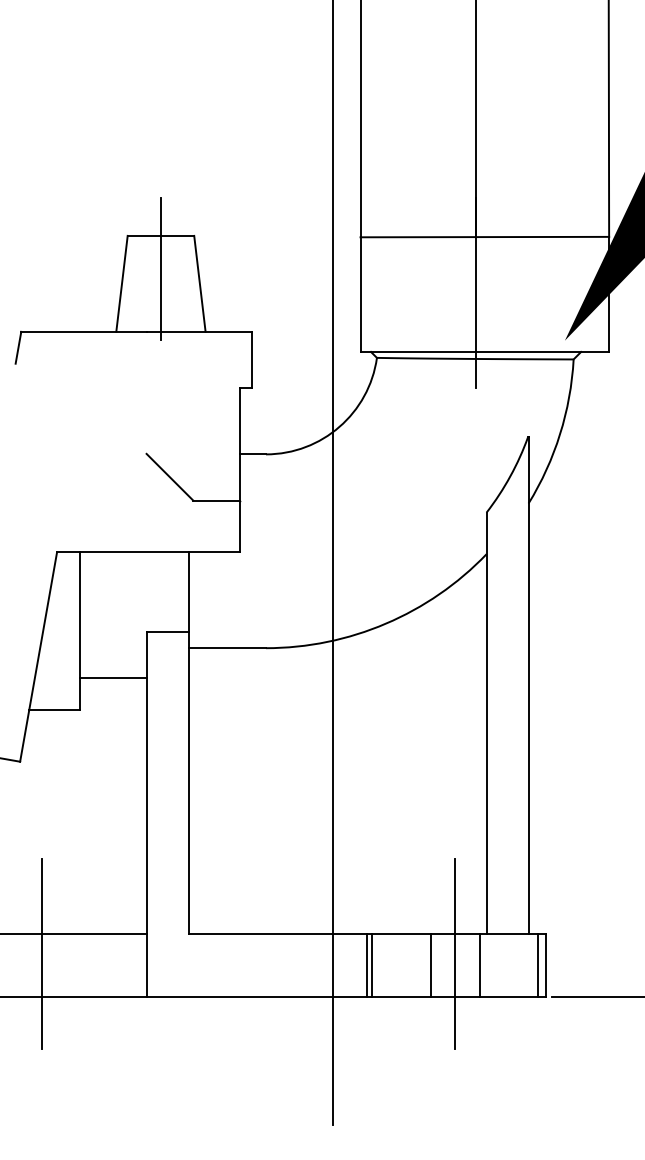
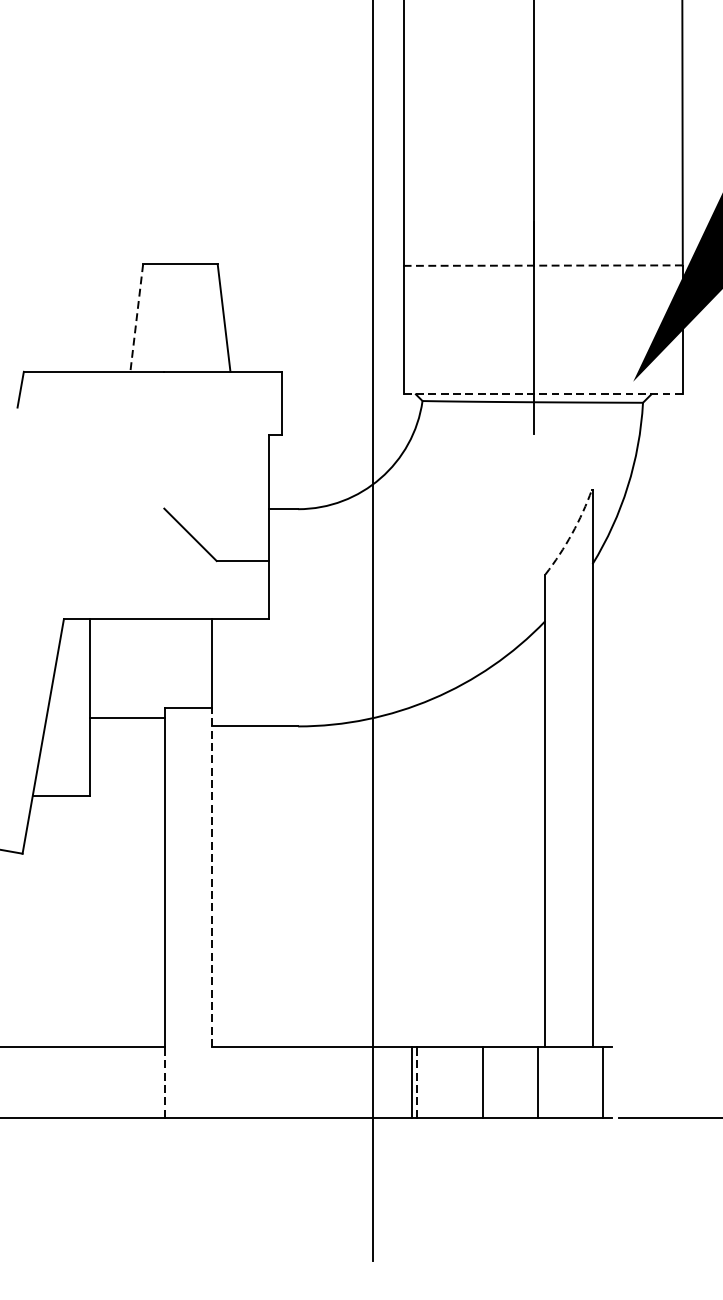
line: (484, 237) -> (543, 266), solid -> dashed
line: (160, 268) -> (179, 300), removed
line: (121, 284) -> (136, 318), solid -> dashed
line: (484, 351) -> (543, 393), solid -> dashed
arc: (510, 476) -> (572, 533), solid -> dashed
line: (113, 678) -> (127, 717), moved
line: (188, 782) -> (211, 876), solid -> dashed
line: (41, 953) -> (46, 1068), removed
line: (455, 953) -> (510, 1068), removed
line: (146, 965) -> (164, 1082), solid -> dashed
line: (372, 965) -> (417, 1082), solid -> dashed
line: (546, 965) -> (612, 1082), removed

